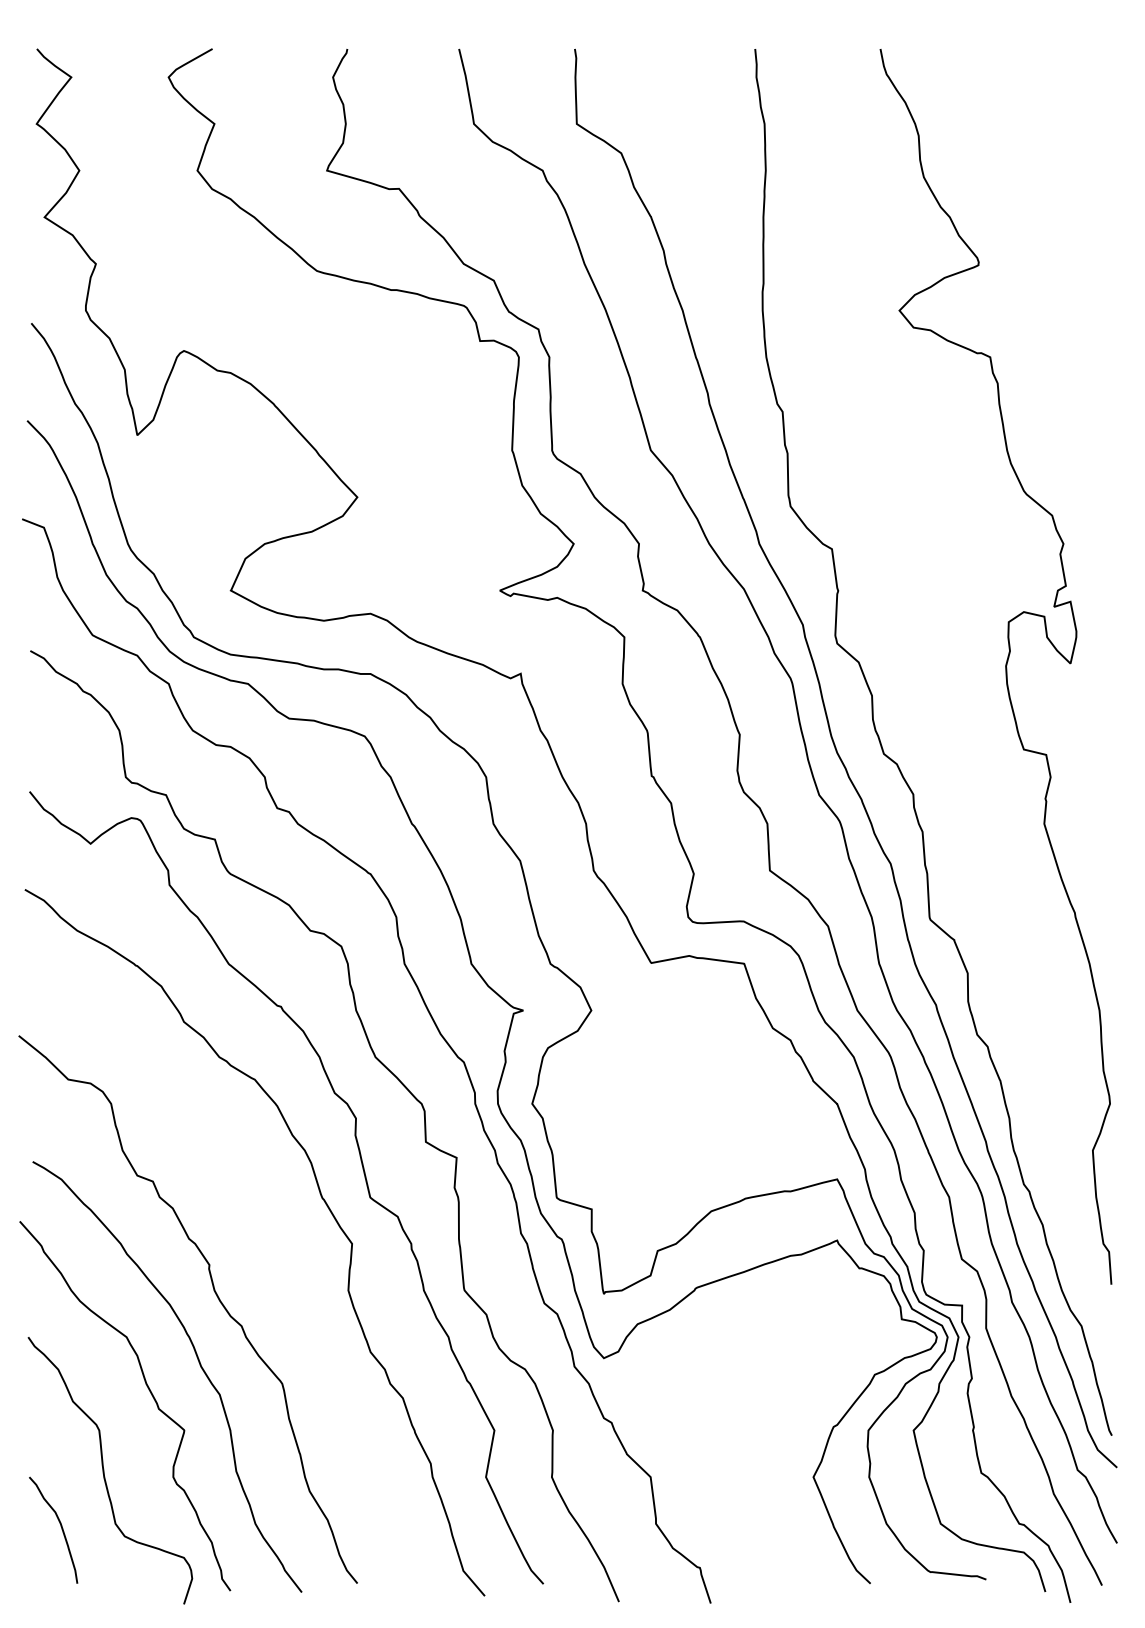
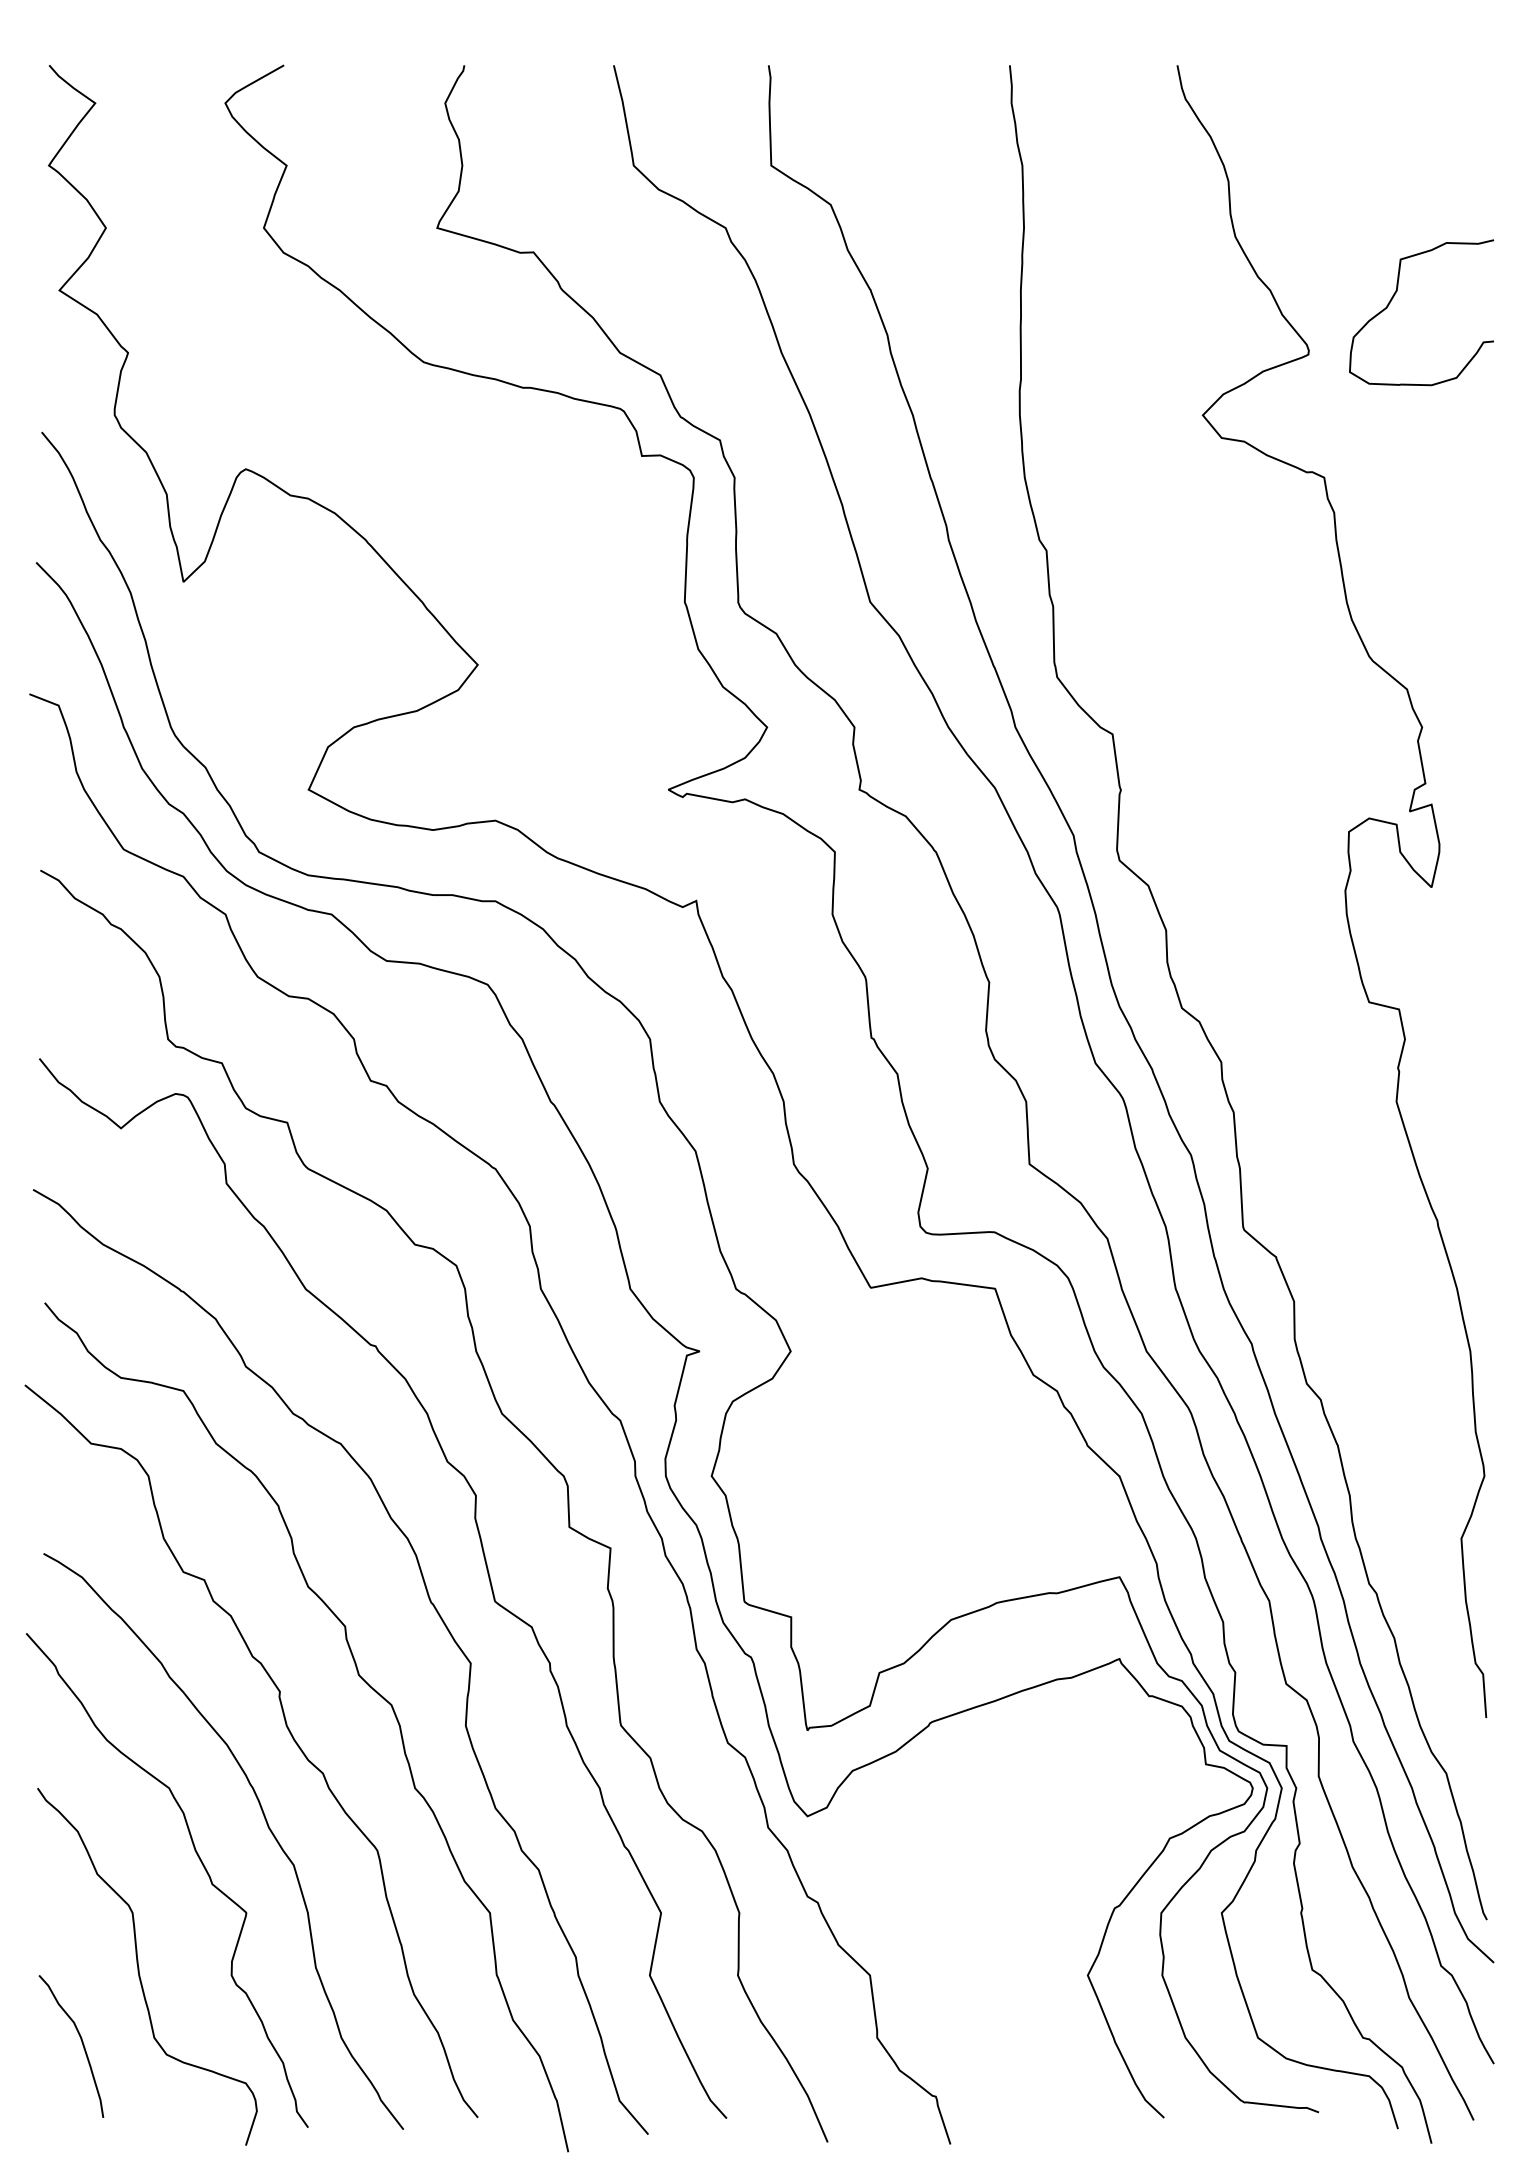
curve: (1042, 223) -> (1393, 298), added
curve: (268, 1253) -> (358, 1676), added

